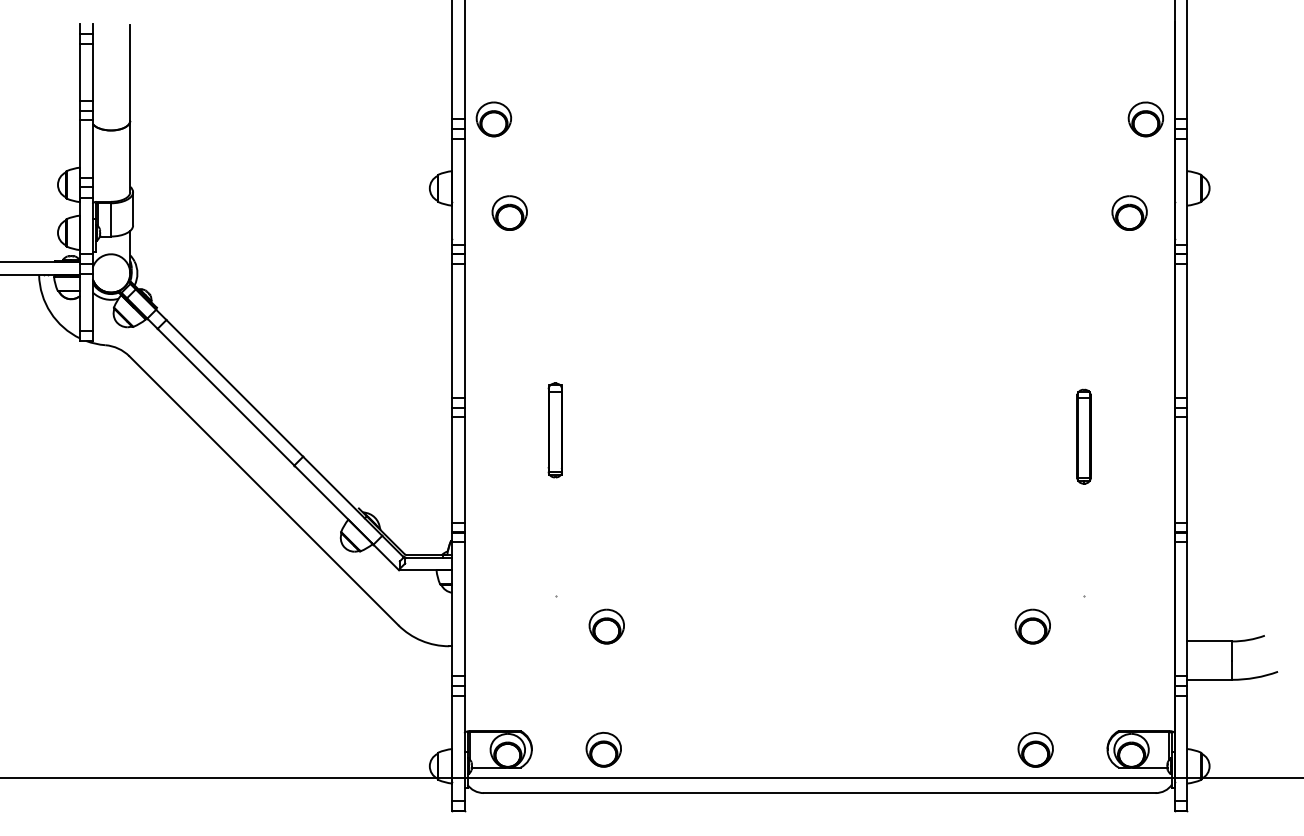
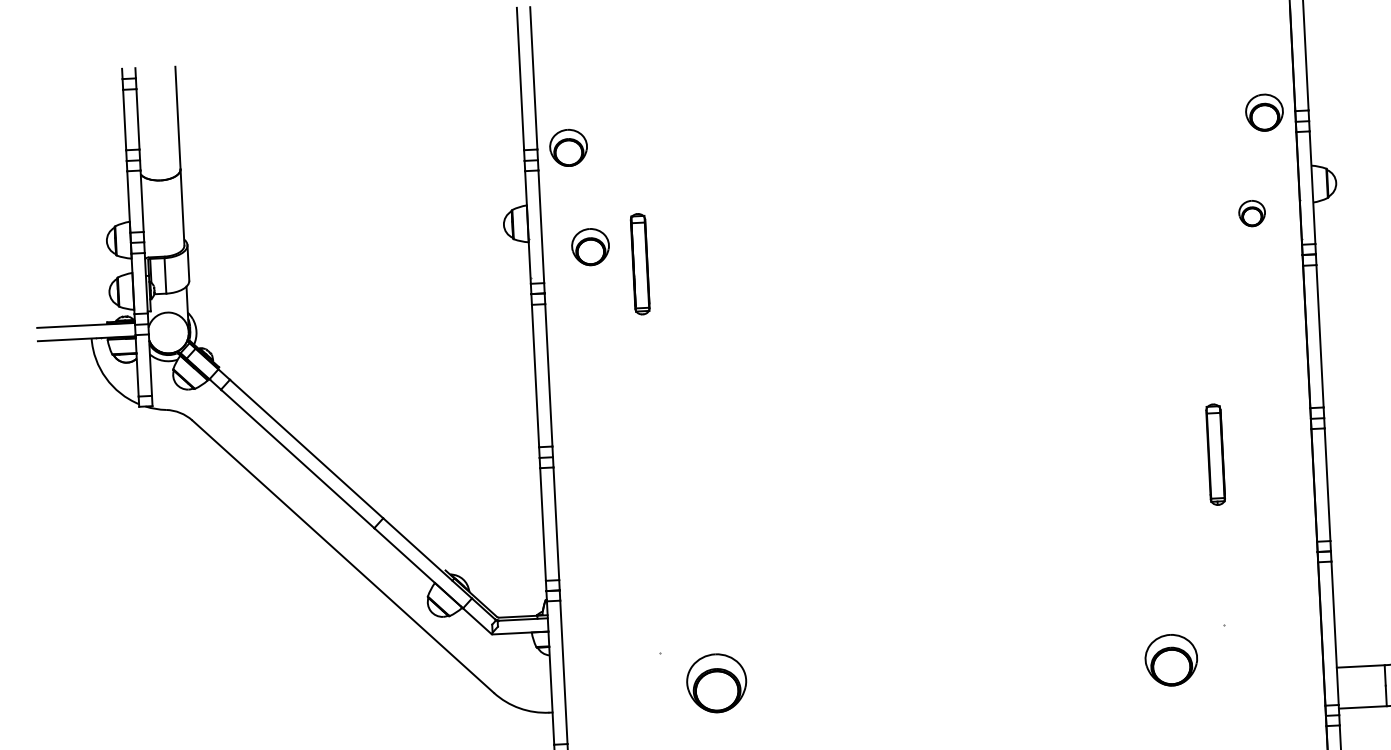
part: (1129, 212) -> (1252, 212), size x0.7
part: (554, 430) -> (639, 264), moved
part: (606, 626) -> (716, 683), size x1.6
part: (1032, 626) -> (1170, 660), size x1.4

